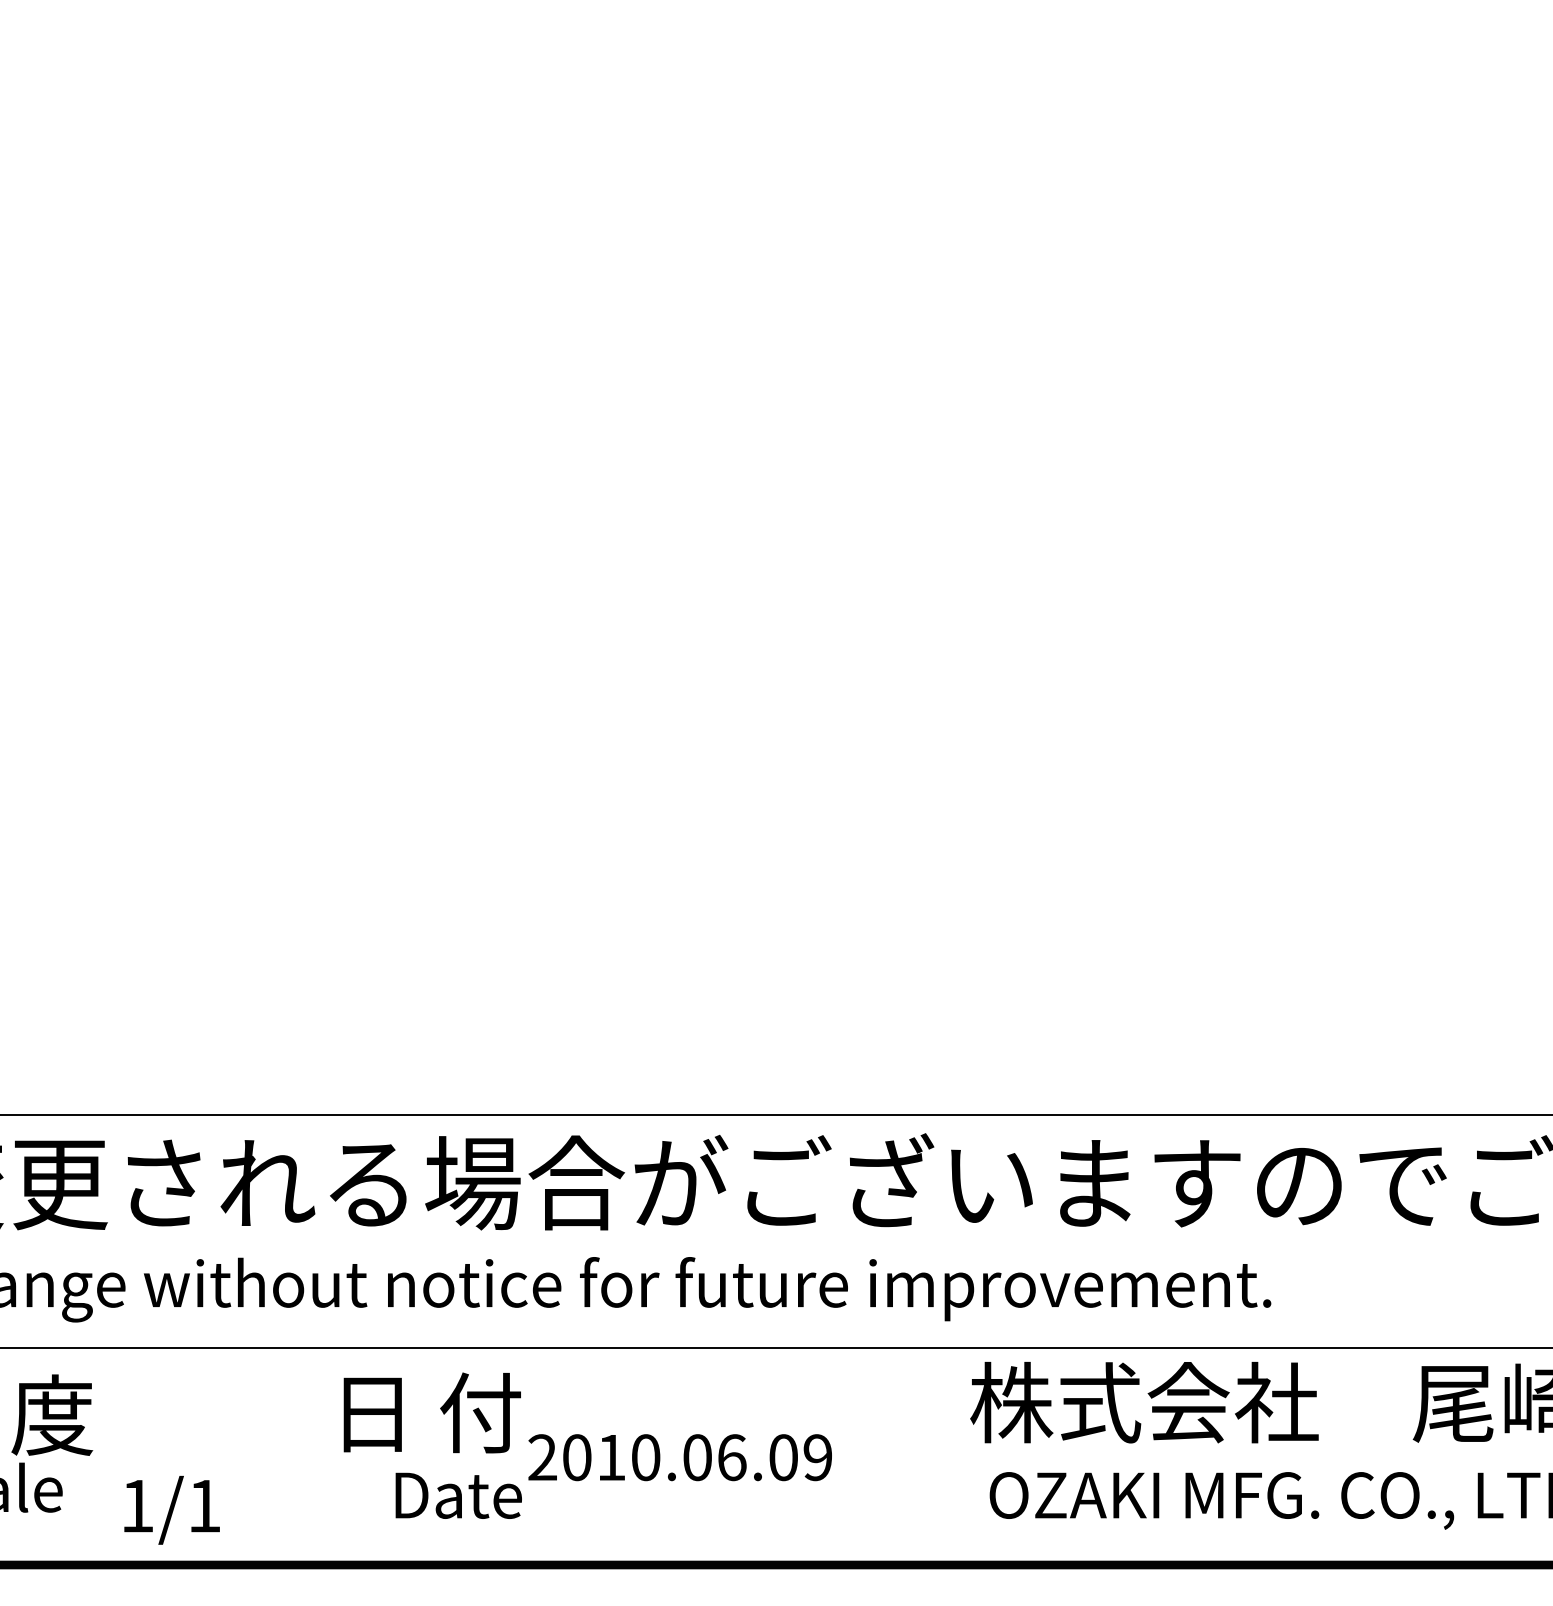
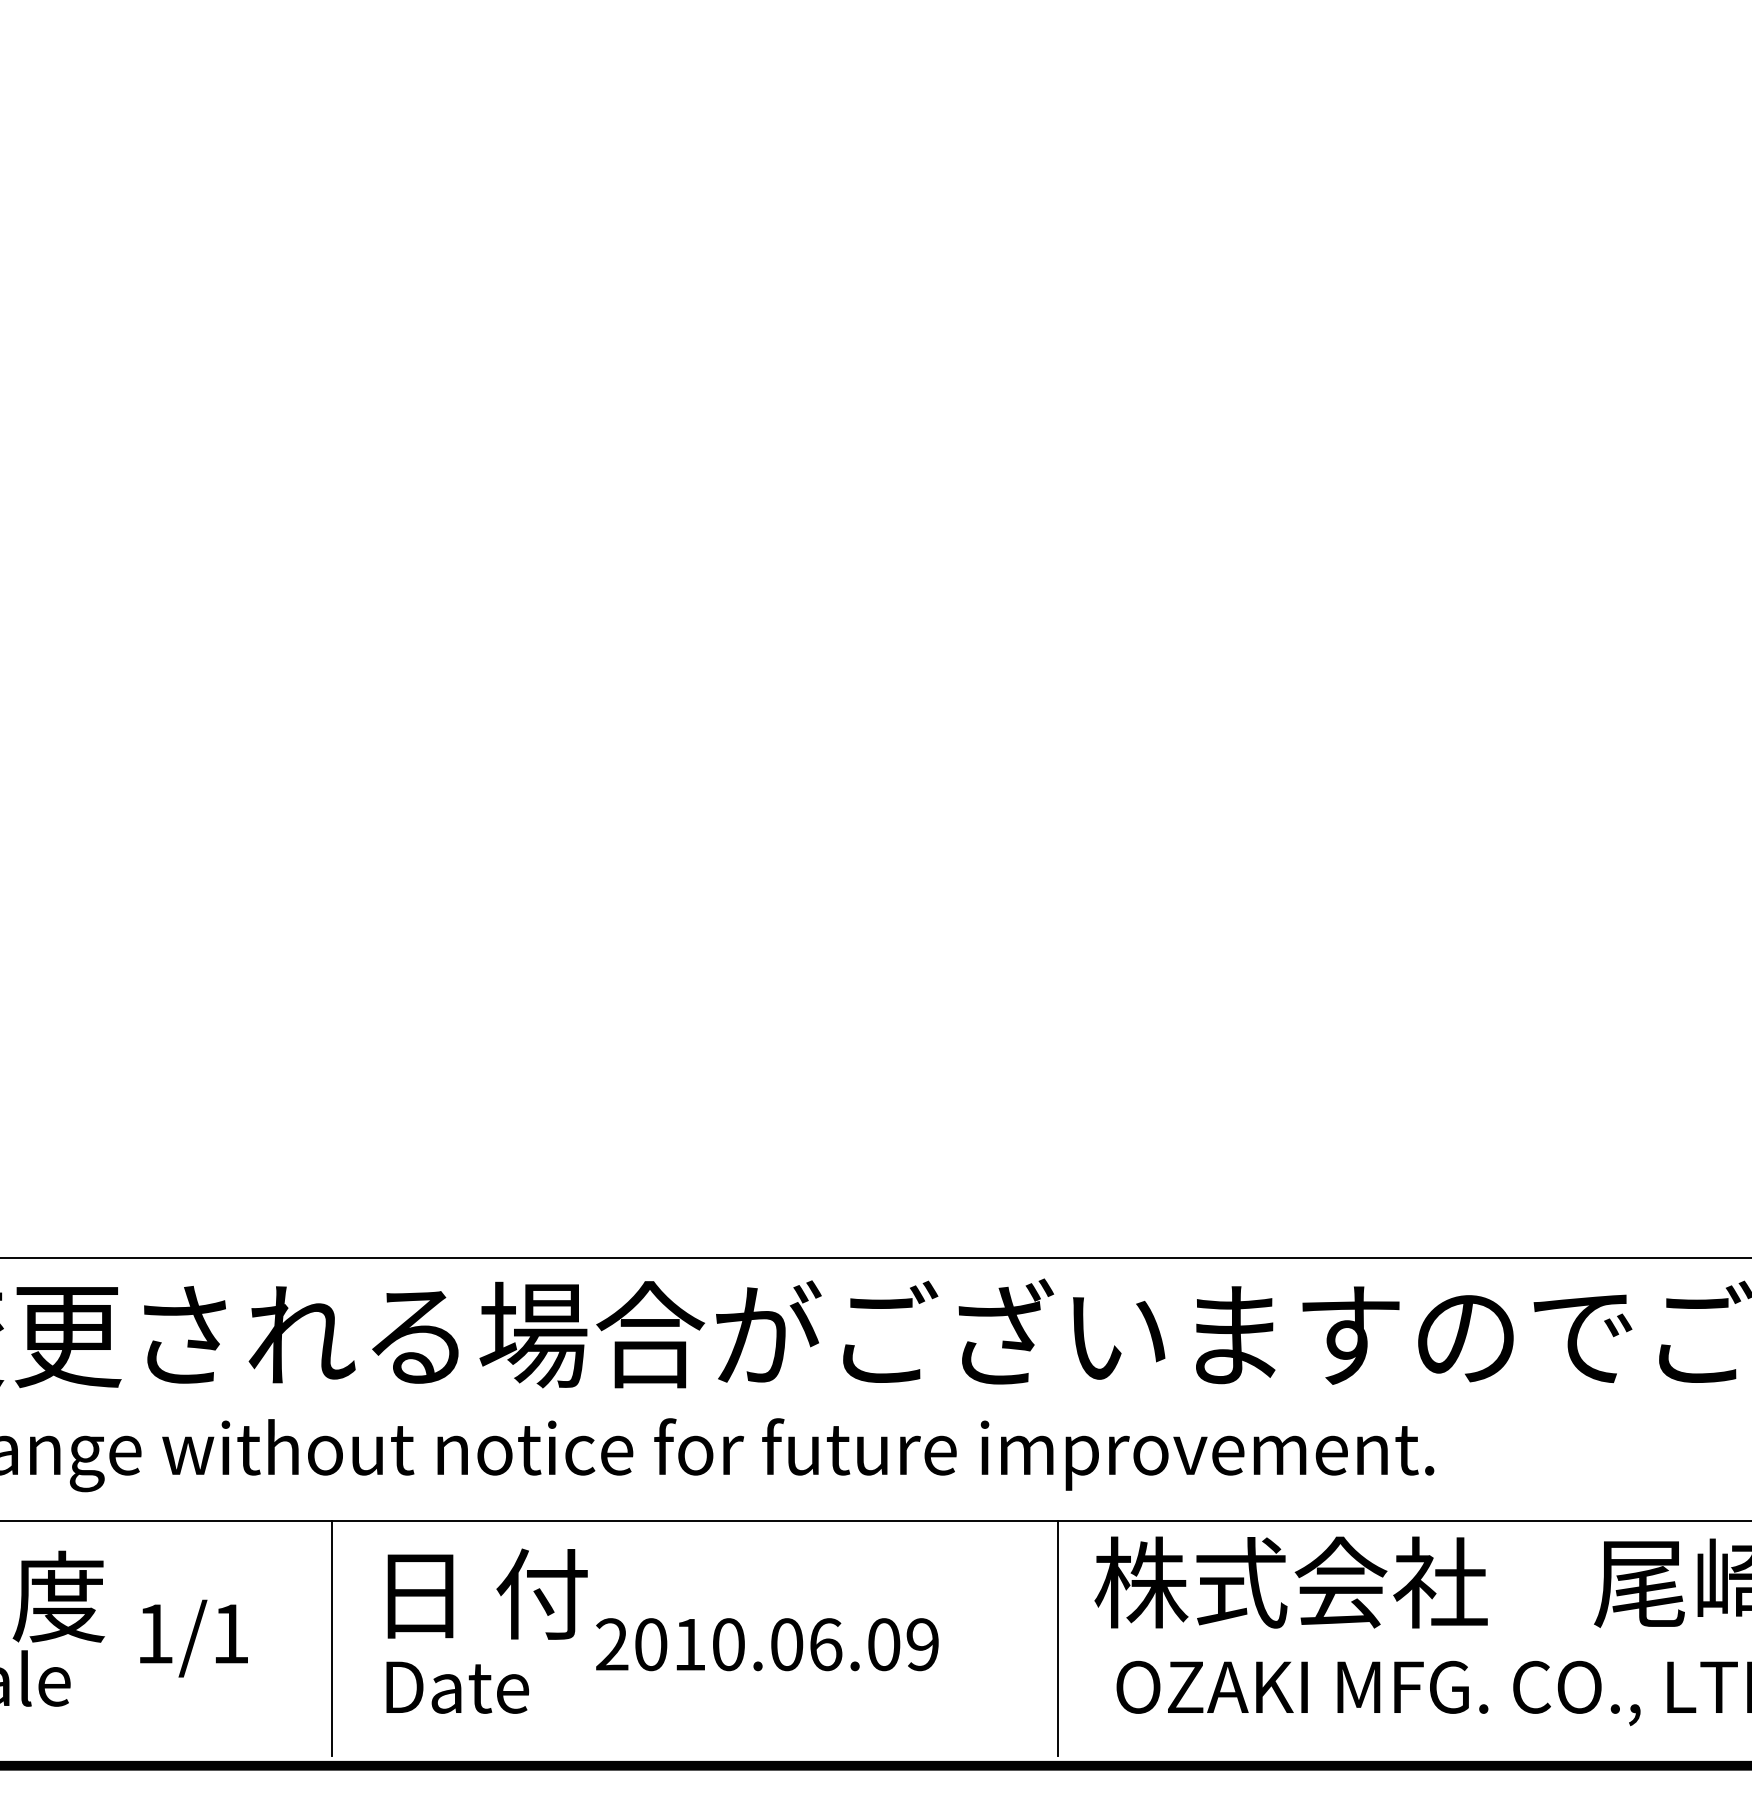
line: (294, 1451) -> (332, 1637), added
line: (937, 1451) -> (1057, 1637), added
text: (458, 1495) -> (457, 1687), moved
text: (171, 1510) -> (193, 1638), moved

